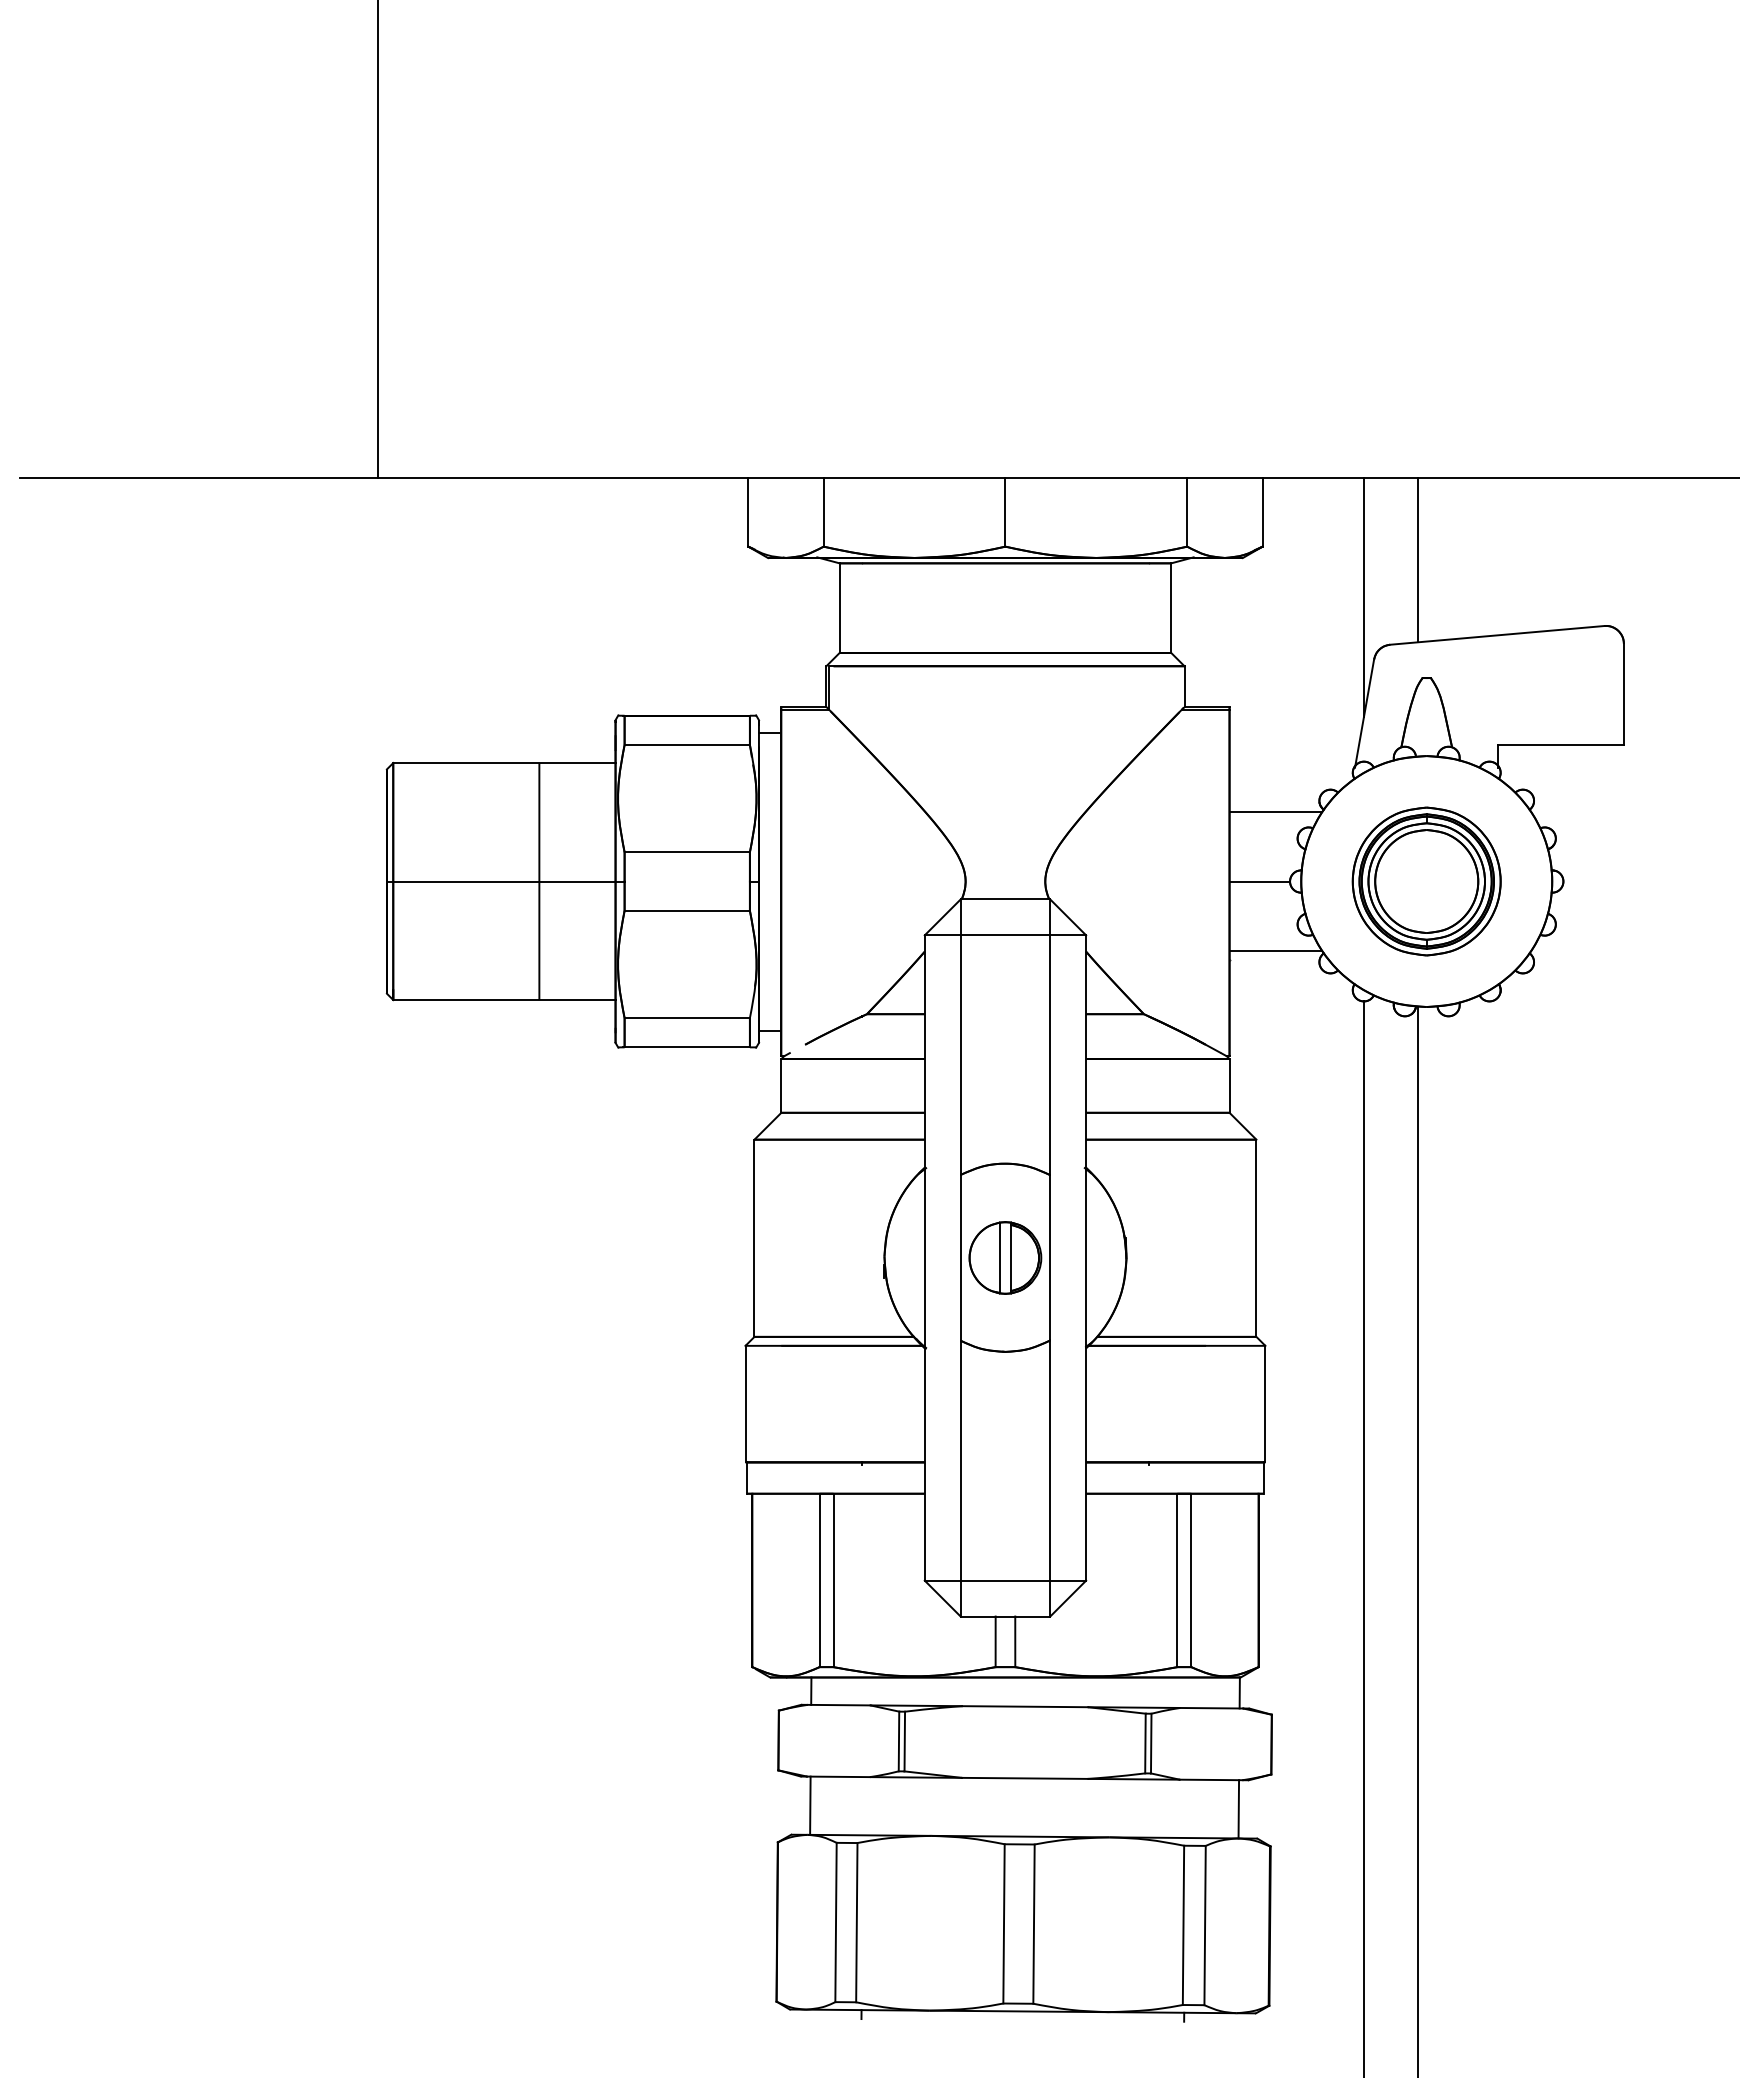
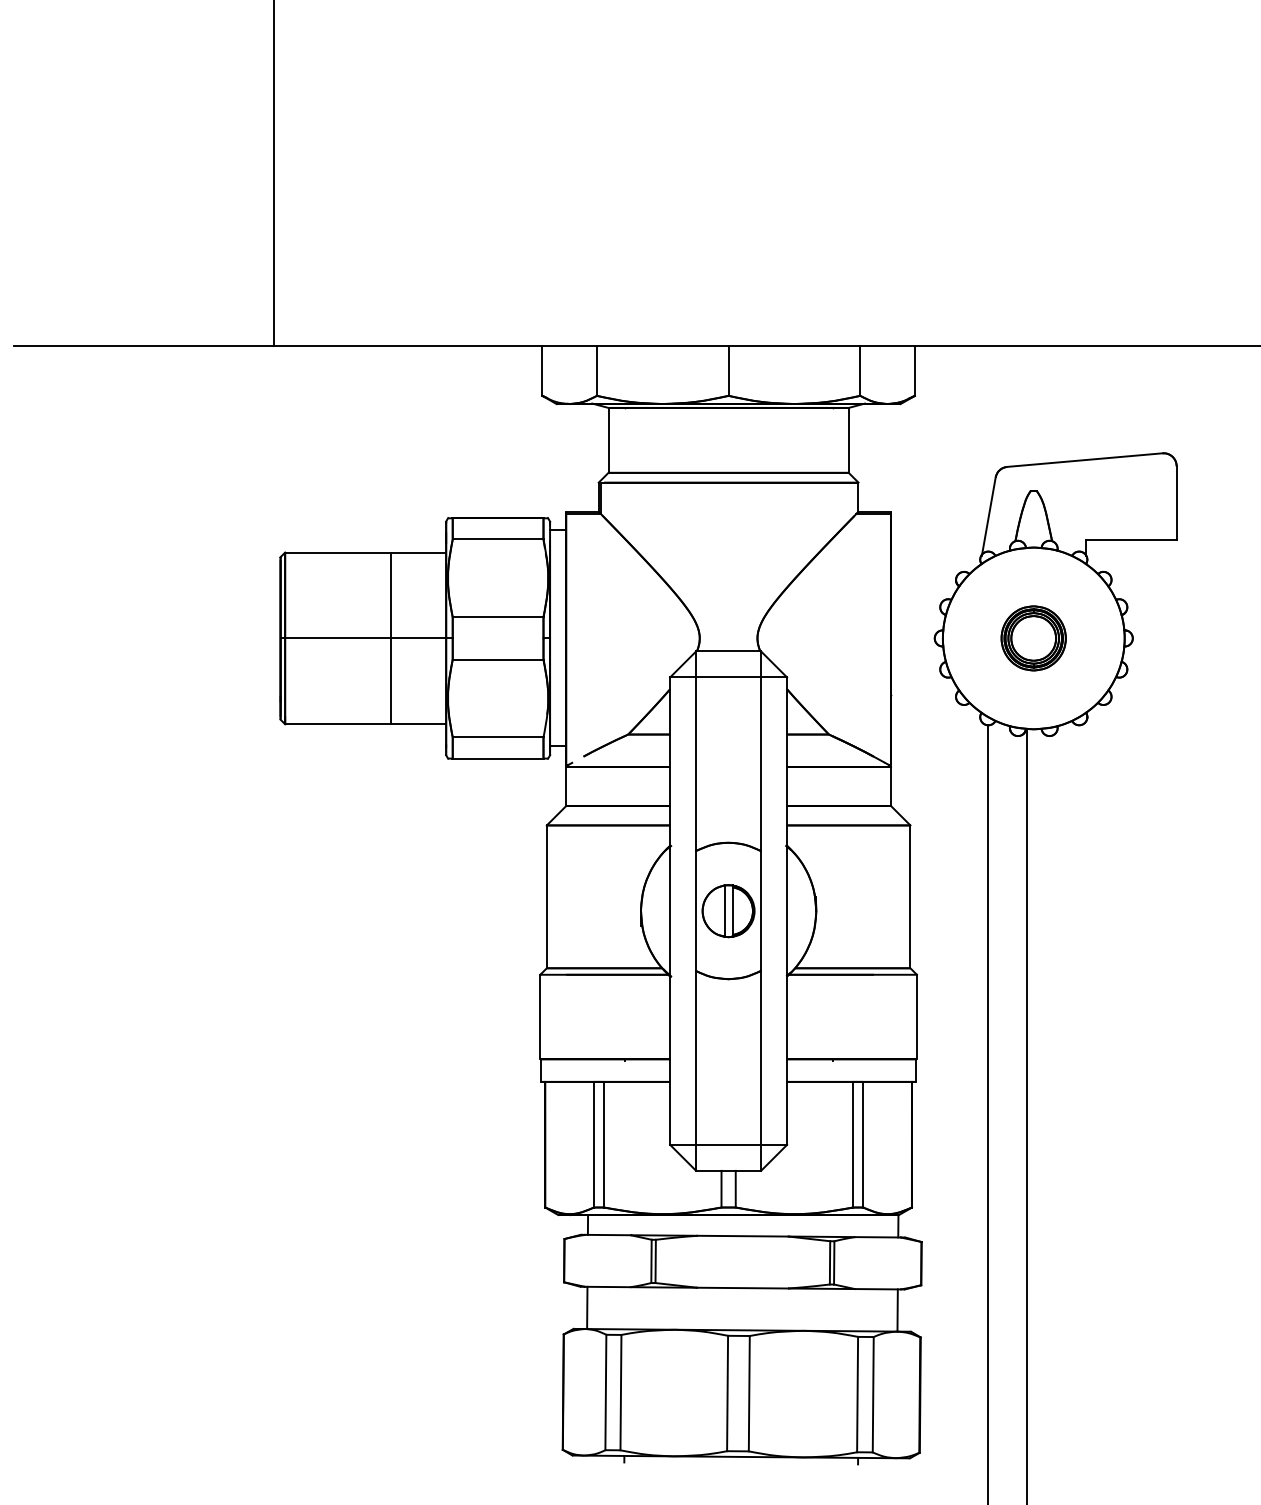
line: (1417, 560) -> (1027, 405), removed
line: (1363, 597) -> (987, 432), removed
line: (1275, 812) -> (924, 588), removed
line: (1259, 881) -> (912, 638), removed
part: (1426, 881) -> (1033, 638), size x0.6
line: (1275, 951) -> (924, 689), removed

